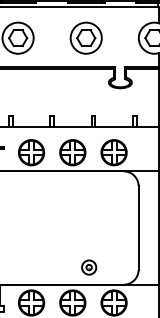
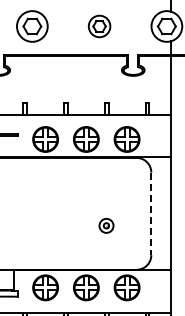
part: (86, 38) -> (99, 26), size x0.7
line: (138, 228) -> (151, 214), solid -> dashed
part: (89, 267) -> (106, 225), moved

